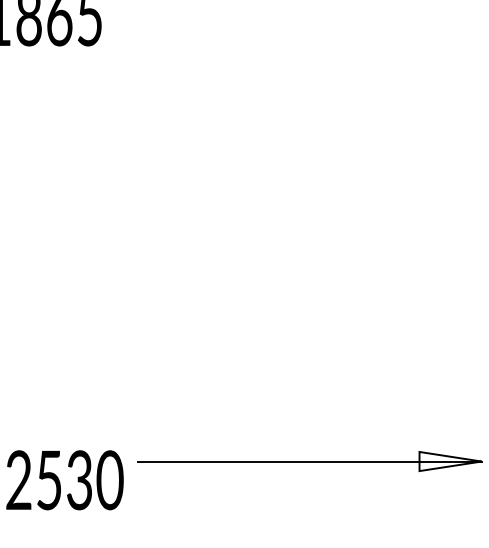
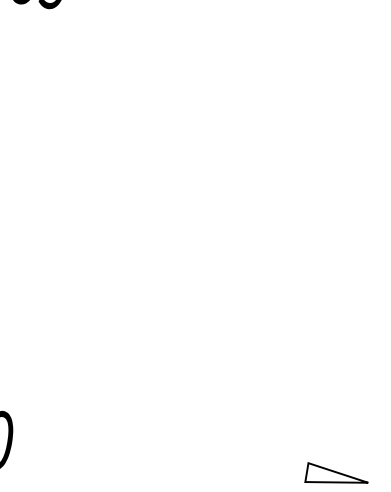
line: (309, 461) -> (198, 454), removed

